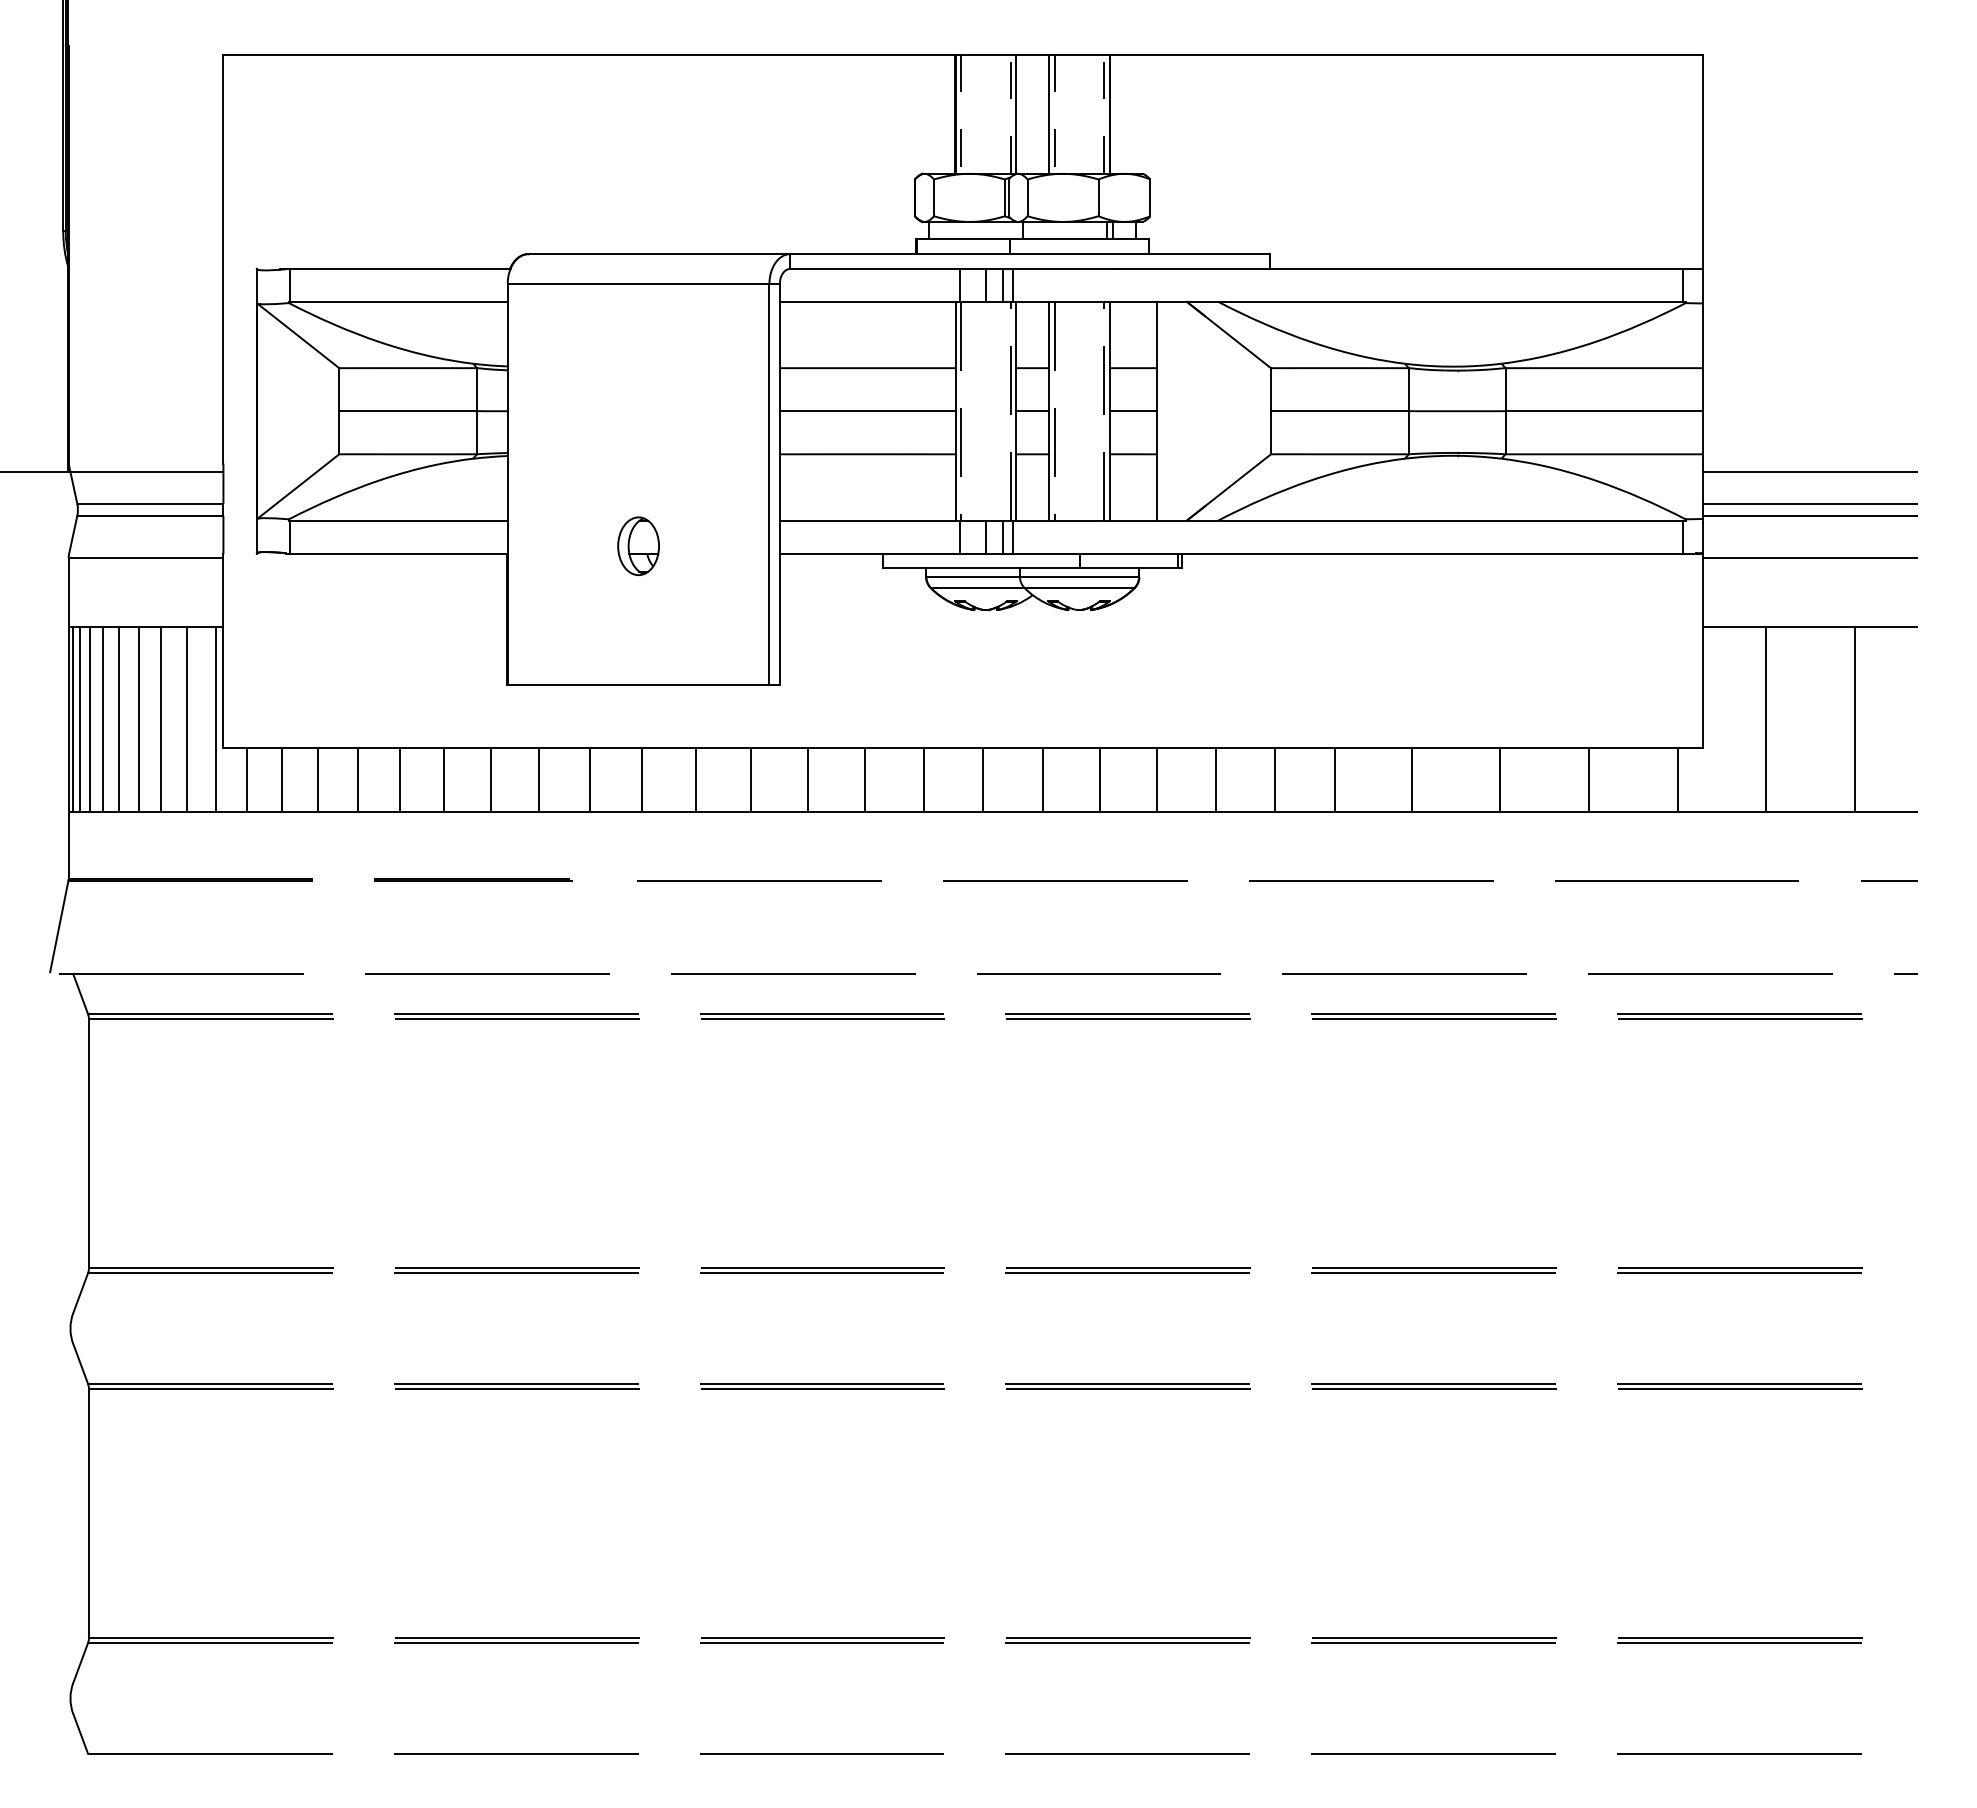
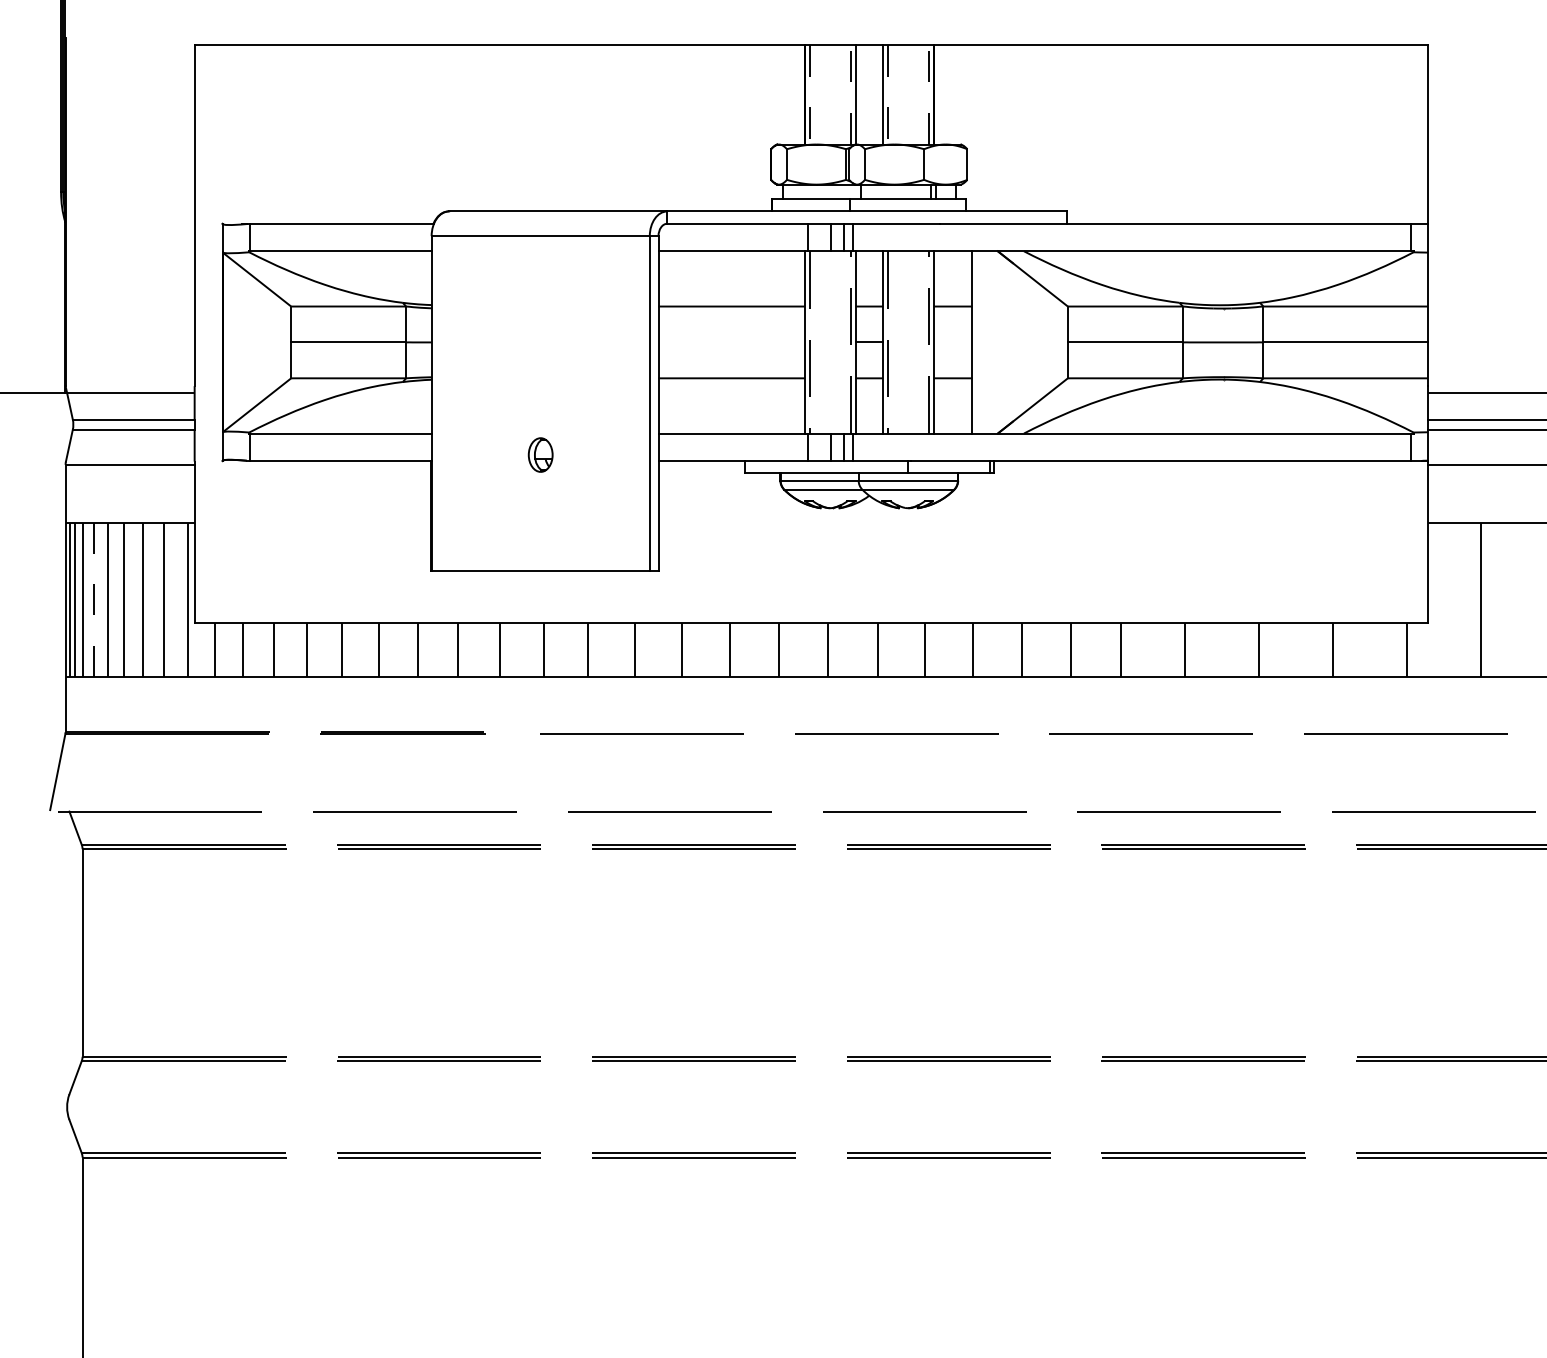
line: (867, 411) -> (731, 342), removed
line: (1132, 411) -> (952, 342), removed
part: (638, 546) -> (540, 455), size x0.7
line: (103, 719) -> (94, 599), solid -> dashed

